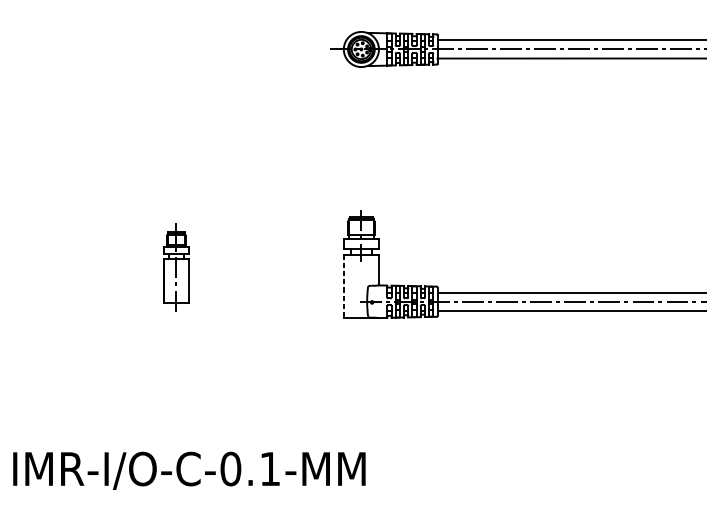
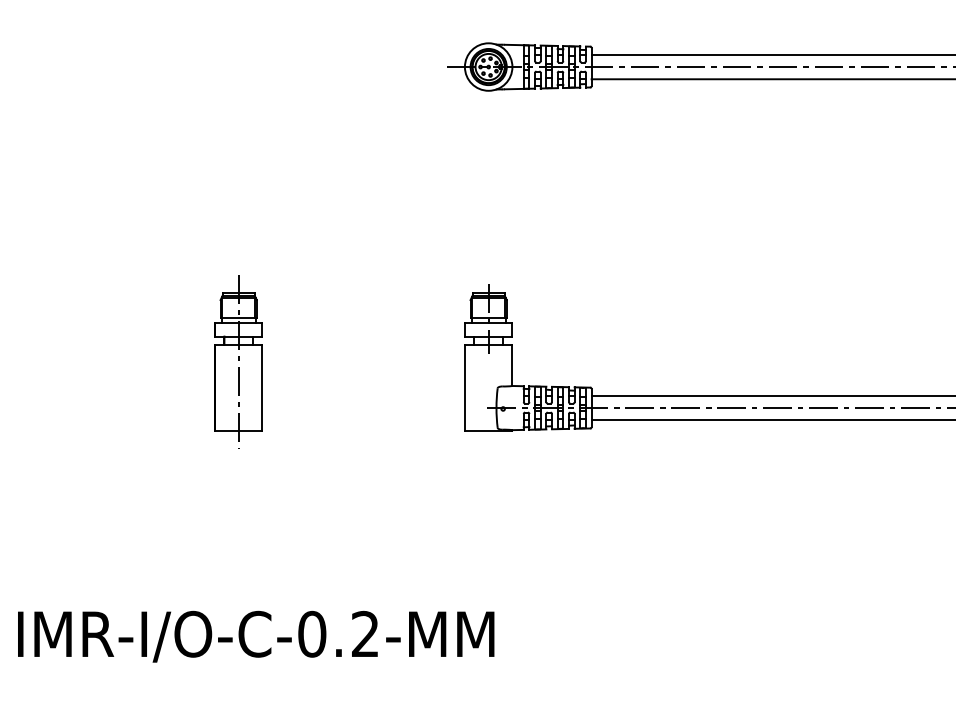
part: (176, 267) -> (238, 361), size x1.43
line: (343, 286) -> (464, 387), dashed -> solid
text: (270, 468) -> (365, 633), IMR-I/O-C-0.1-MM -> IMR-I/O-C-0.2-MM

